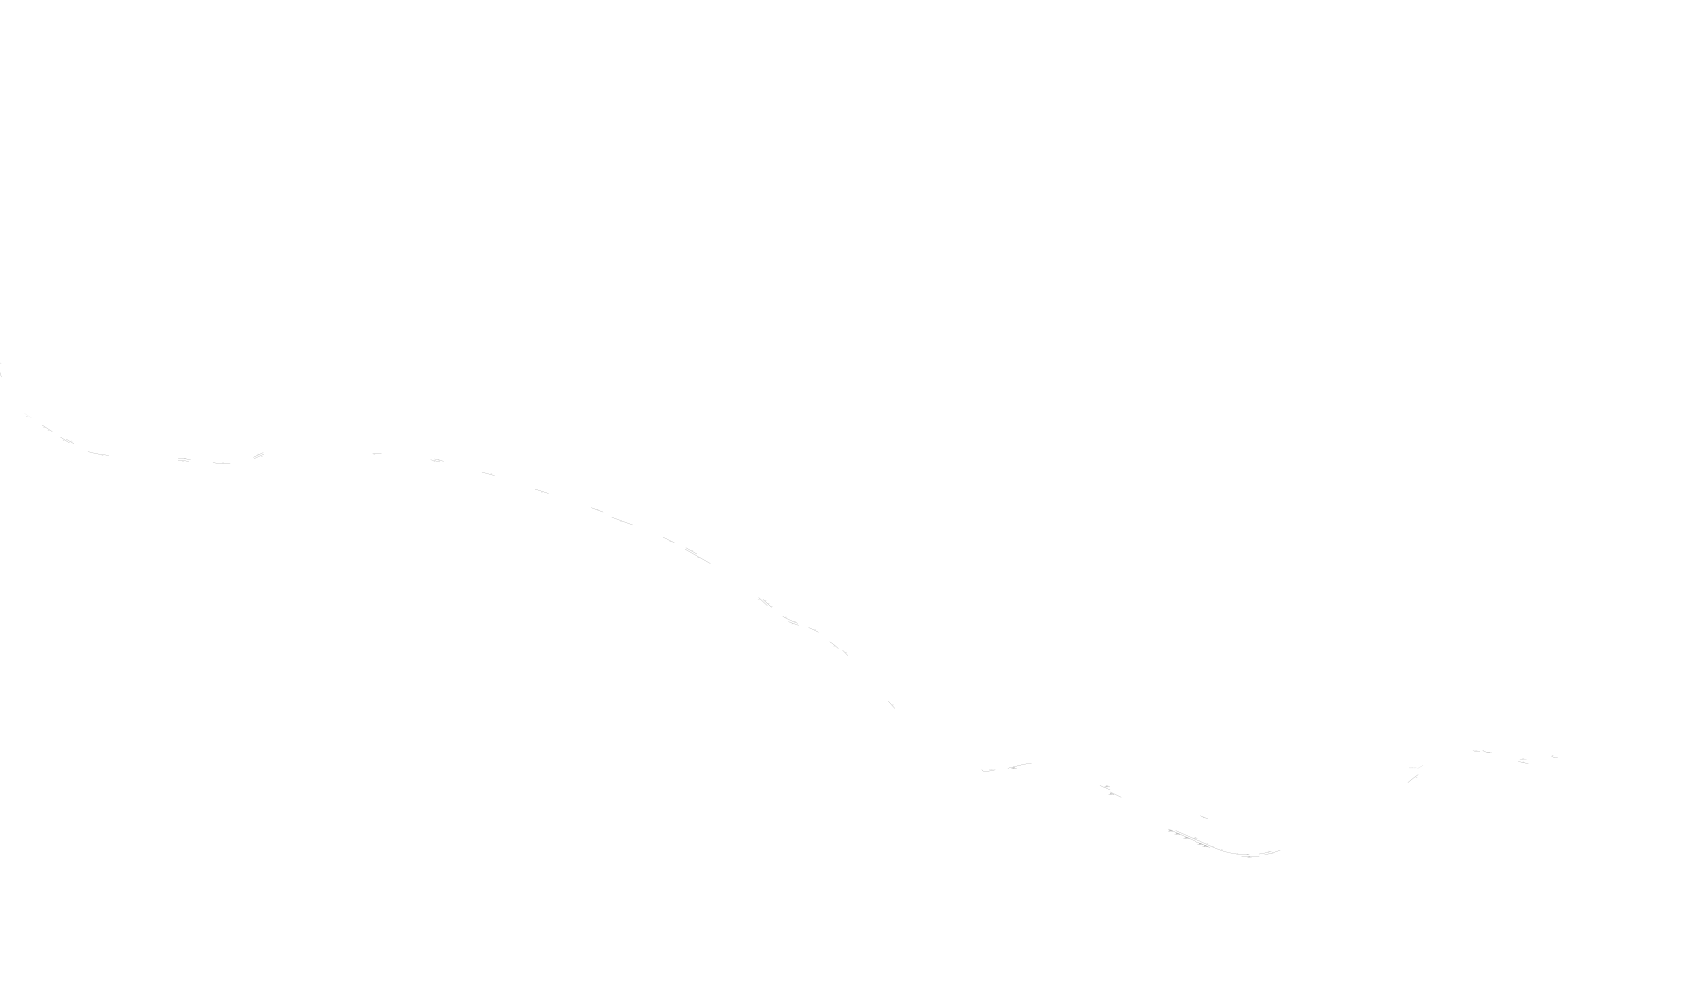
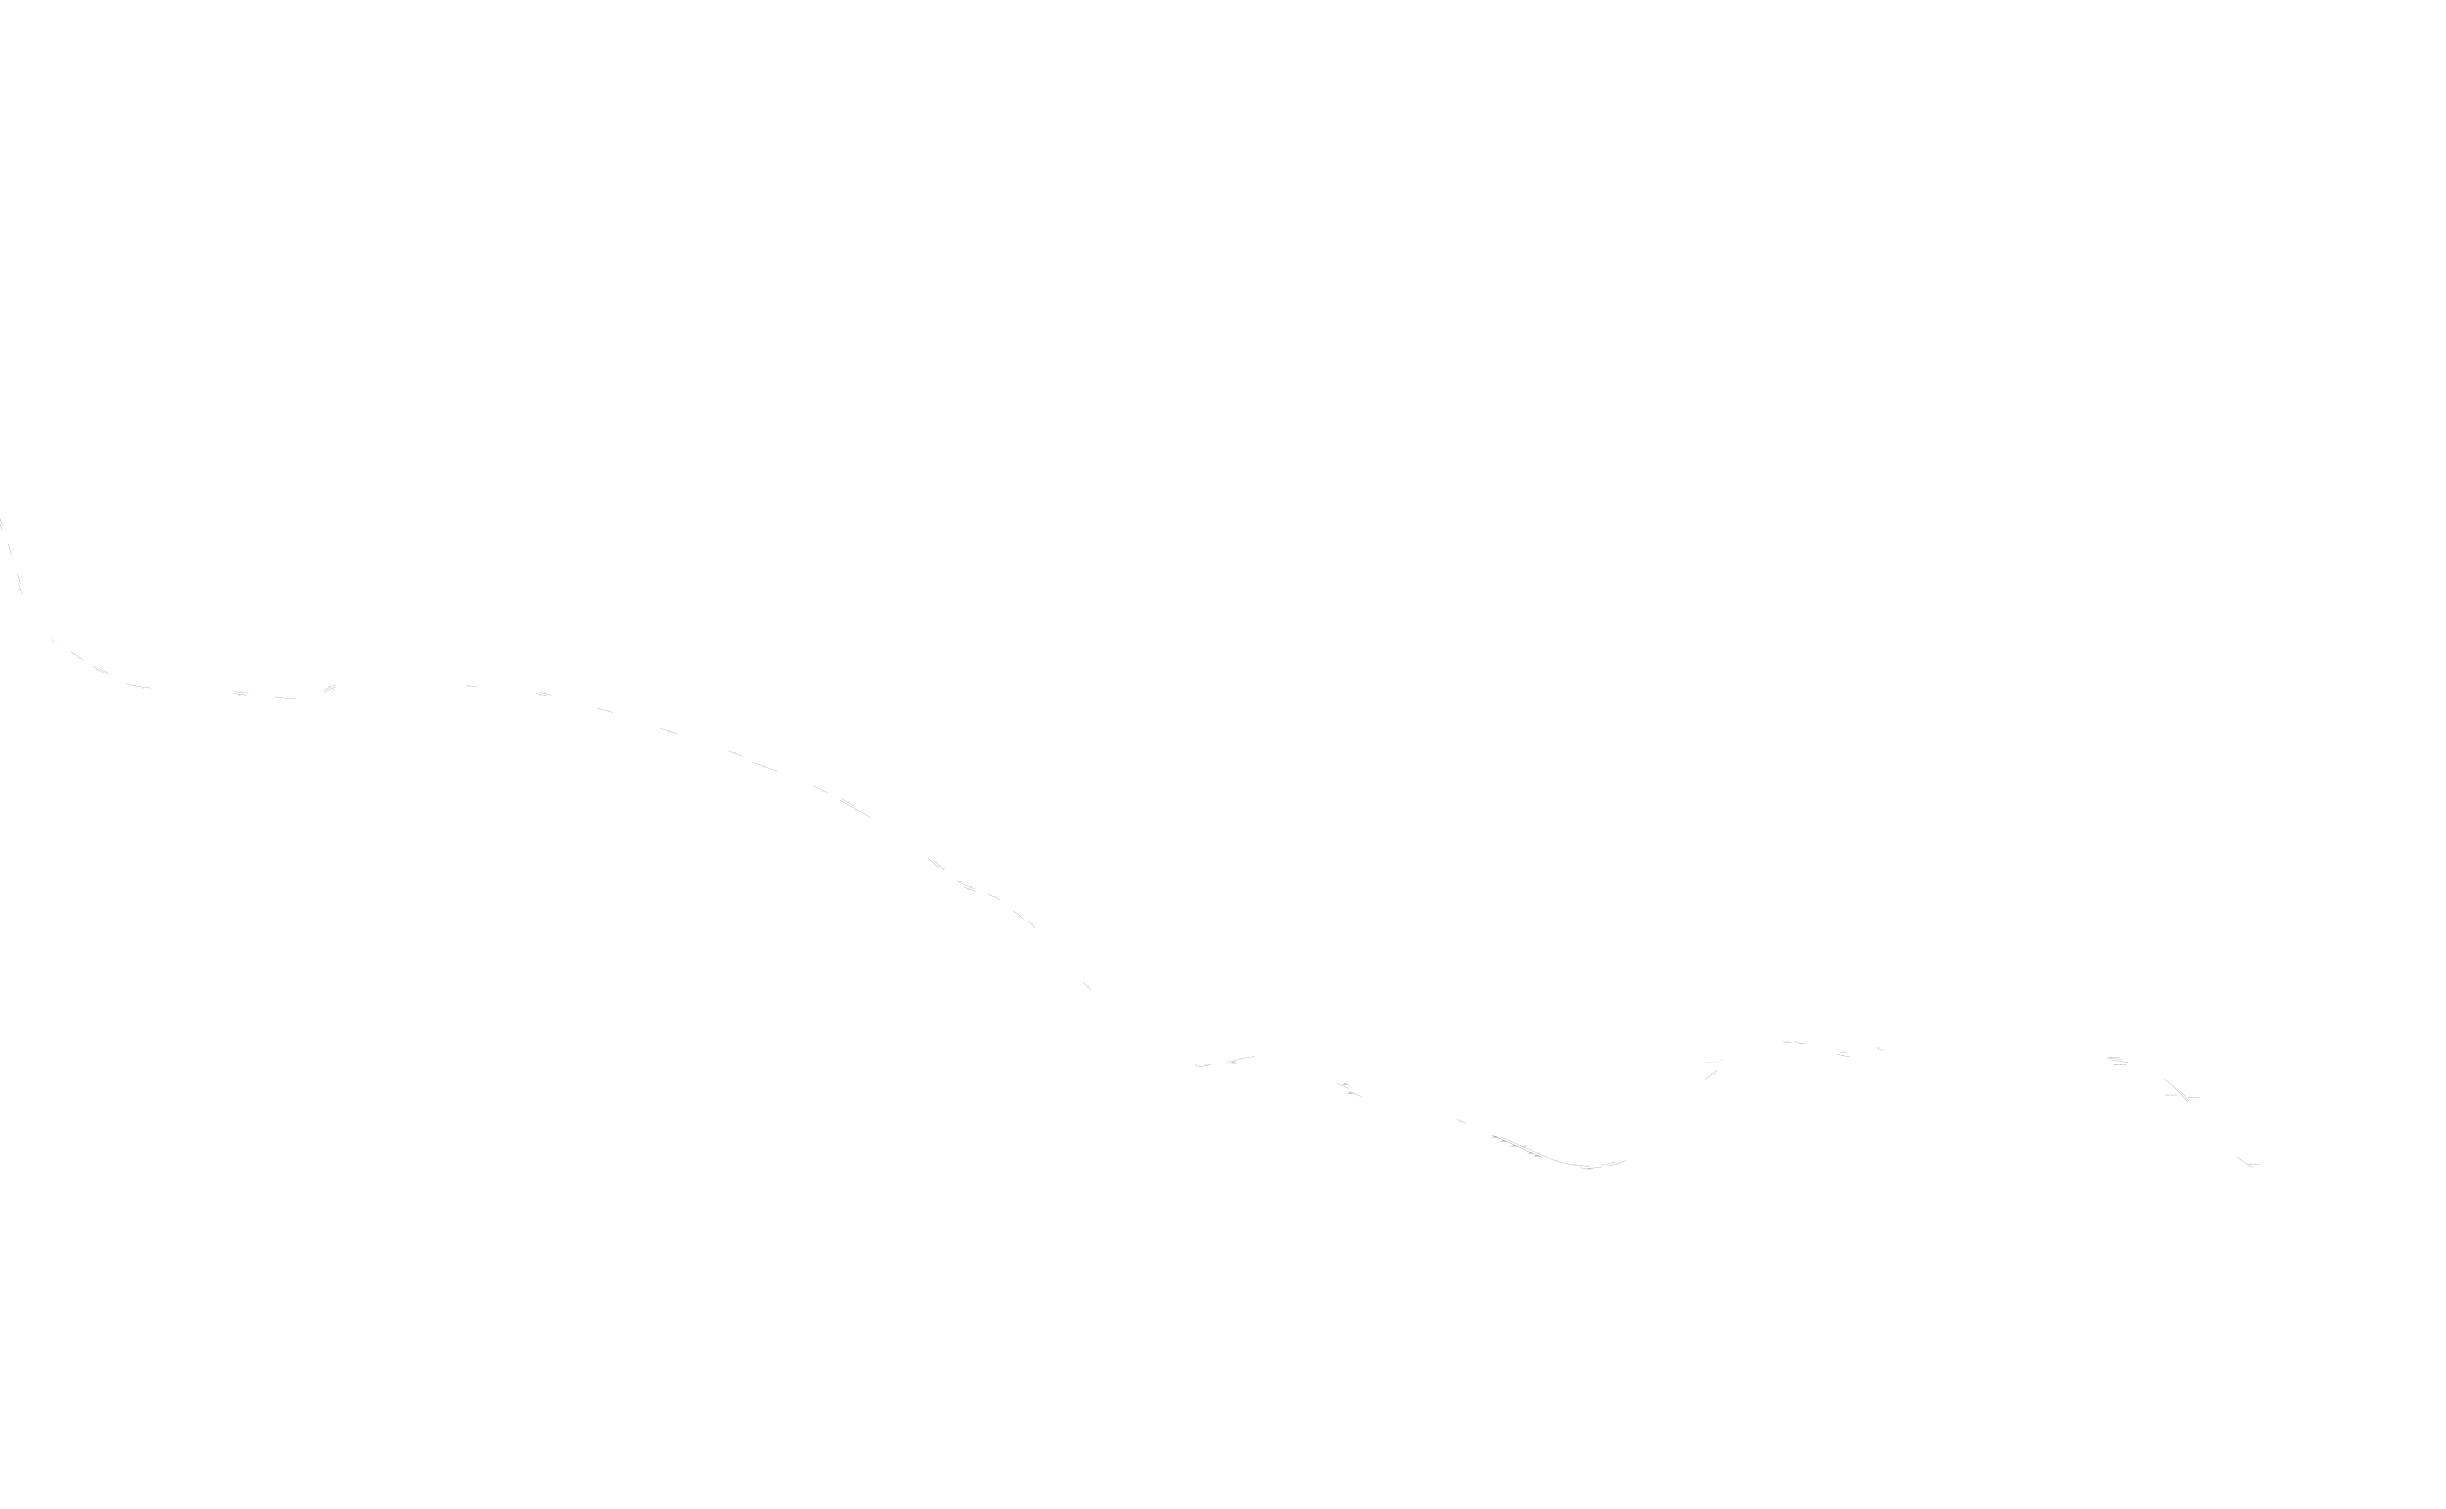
text: (1224, 842) -> (1559, 1151), moved

